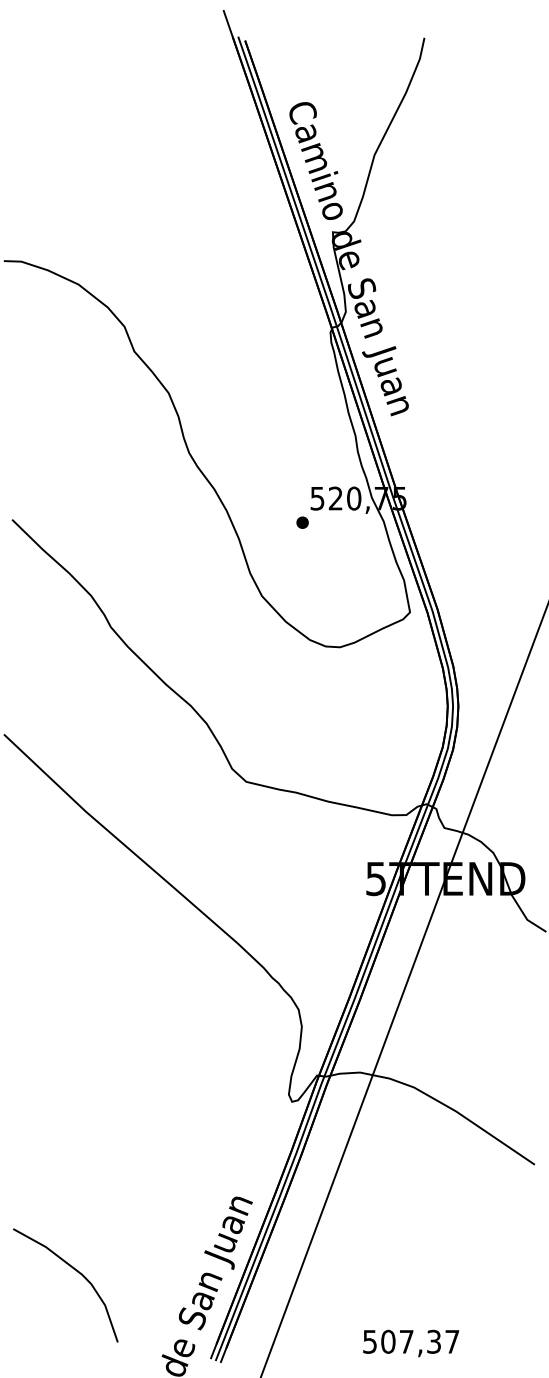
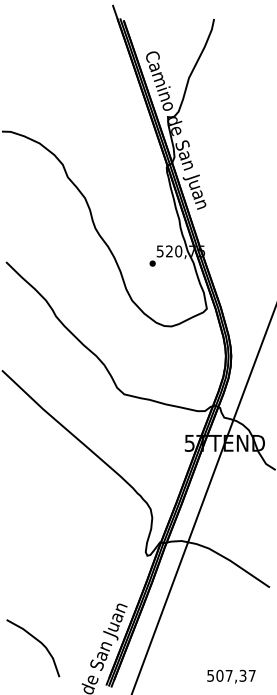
text: (411, 1343) -> (231, 676), moved

